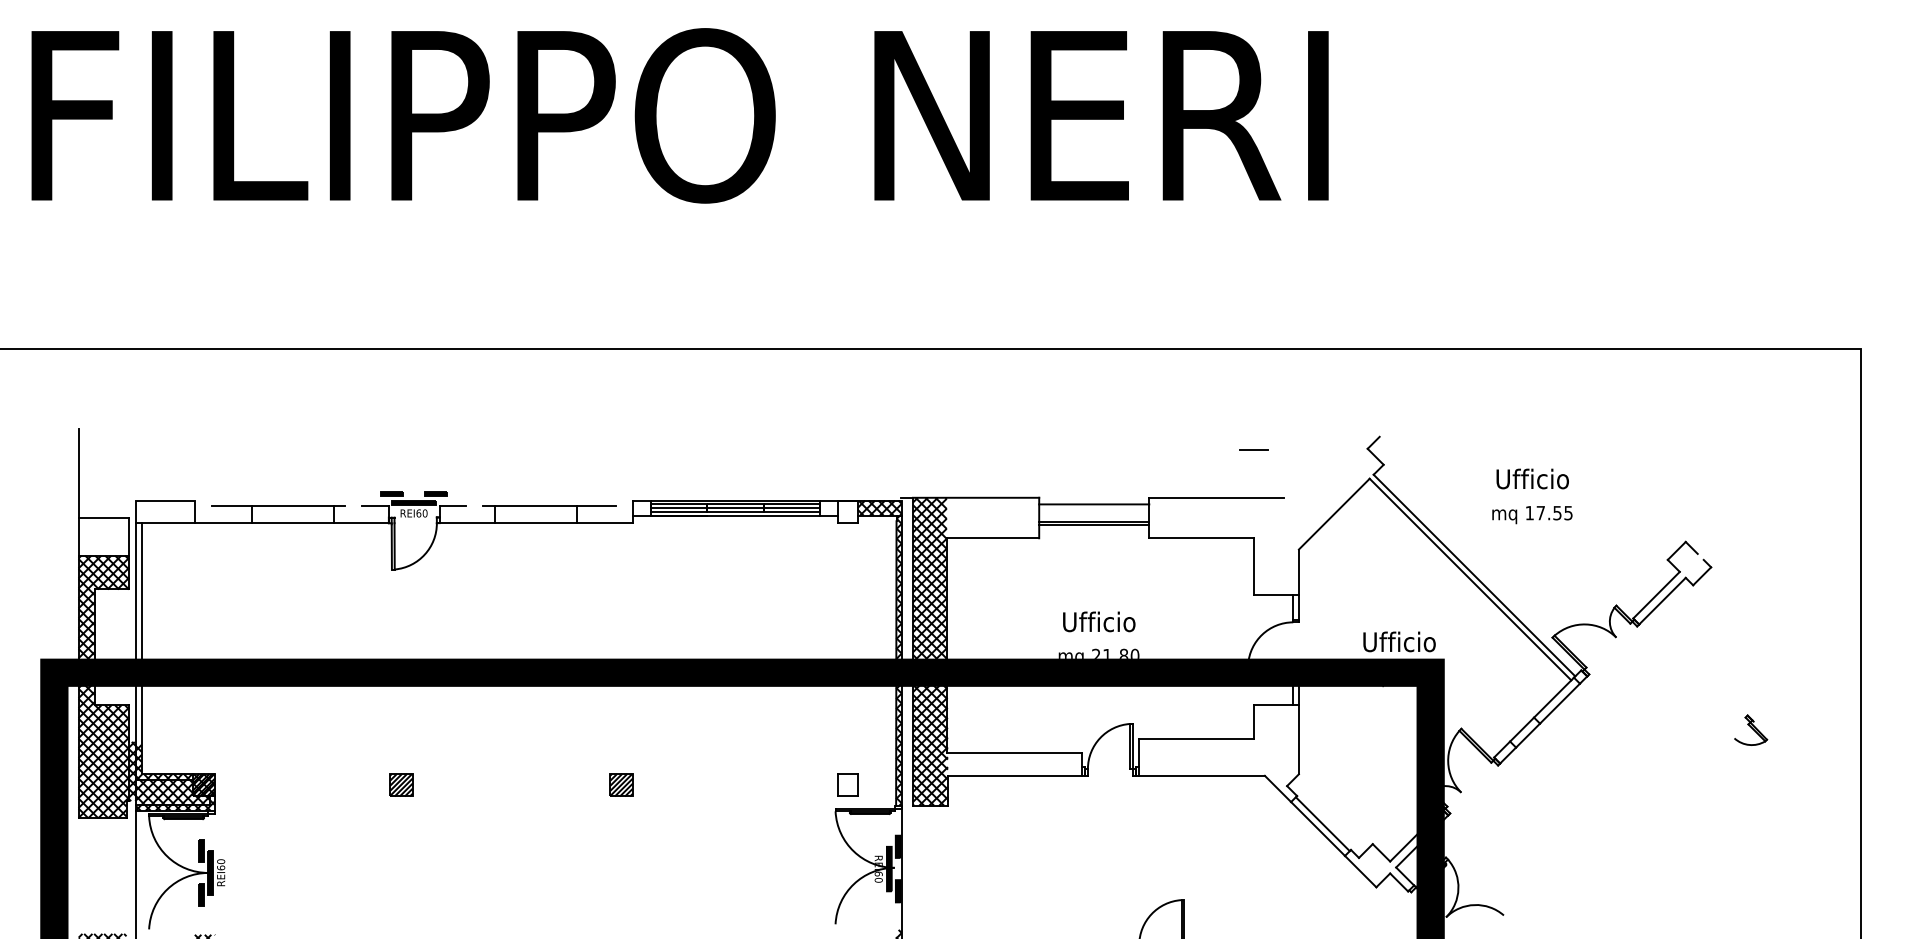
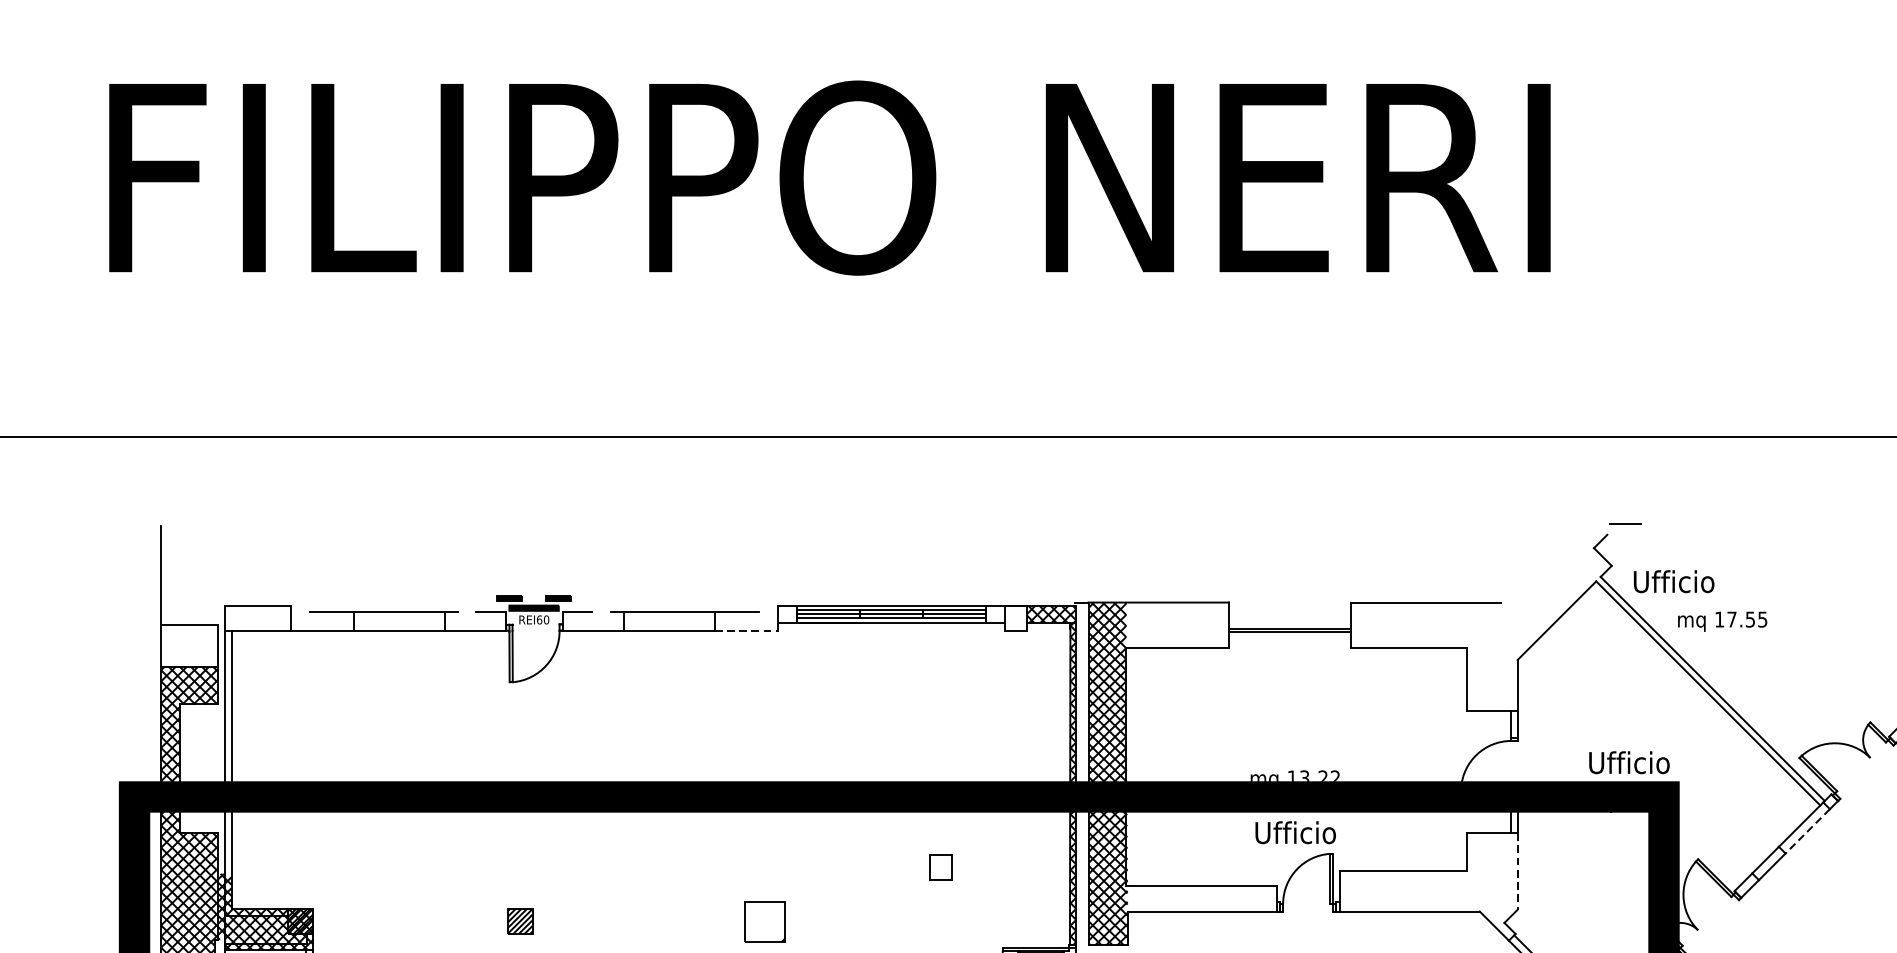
line: (1253, 449) -> (1624, 523), moved
text: (1532, 478) -> (1673, 581), moved
line: (1094, 504) -> (1290, 610), removed
text: (1532, 515) -> (1722, 622), moved
line: (605, 523) -> (746, 631), solid -> dashed
text: (1099, 621) -> (1295, 832), moved
text: (1115, 653) -> (1313, 775), 21.80 -> 13.22
line: (1559, 704) -> (1807, 832), solid -> dashed
line: (1298, 740) -> (1517, 872), solid -> dashed
part: (621, 784) -> (764, 921), size x1.6
part: (847, 784) -> (940, 866), moved

